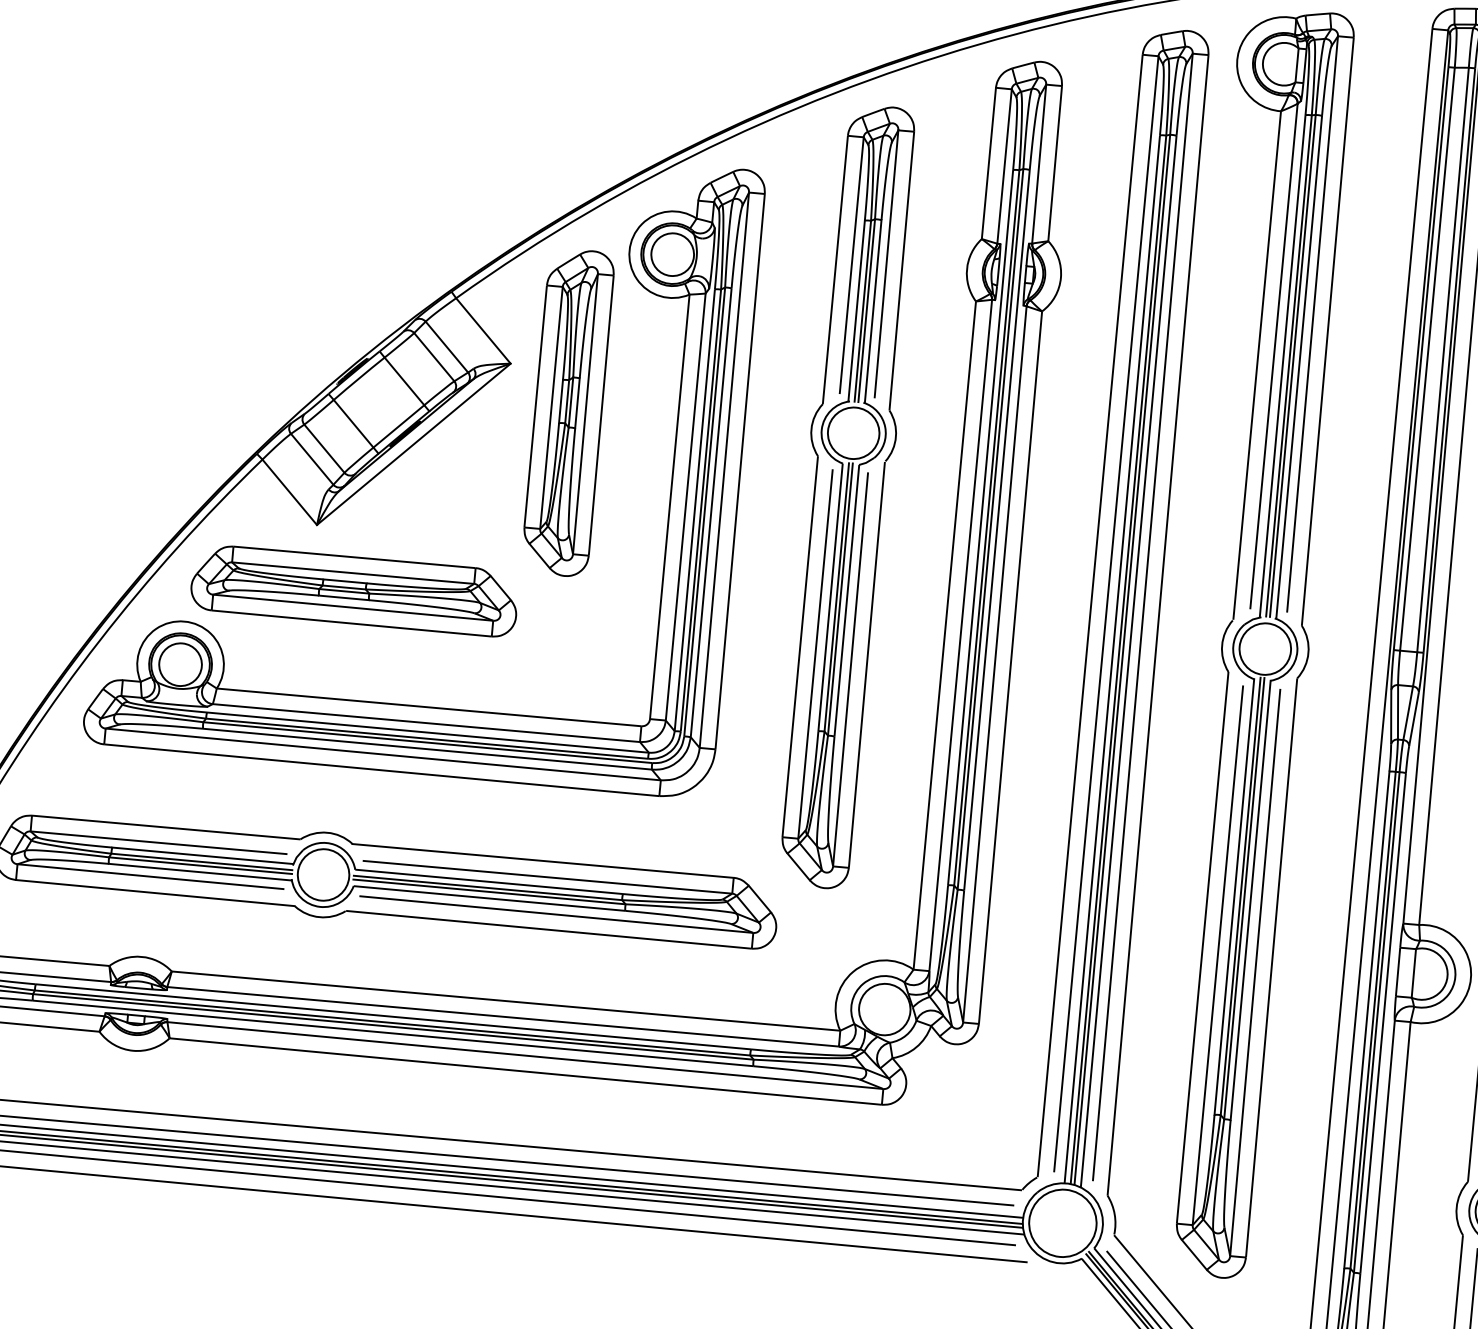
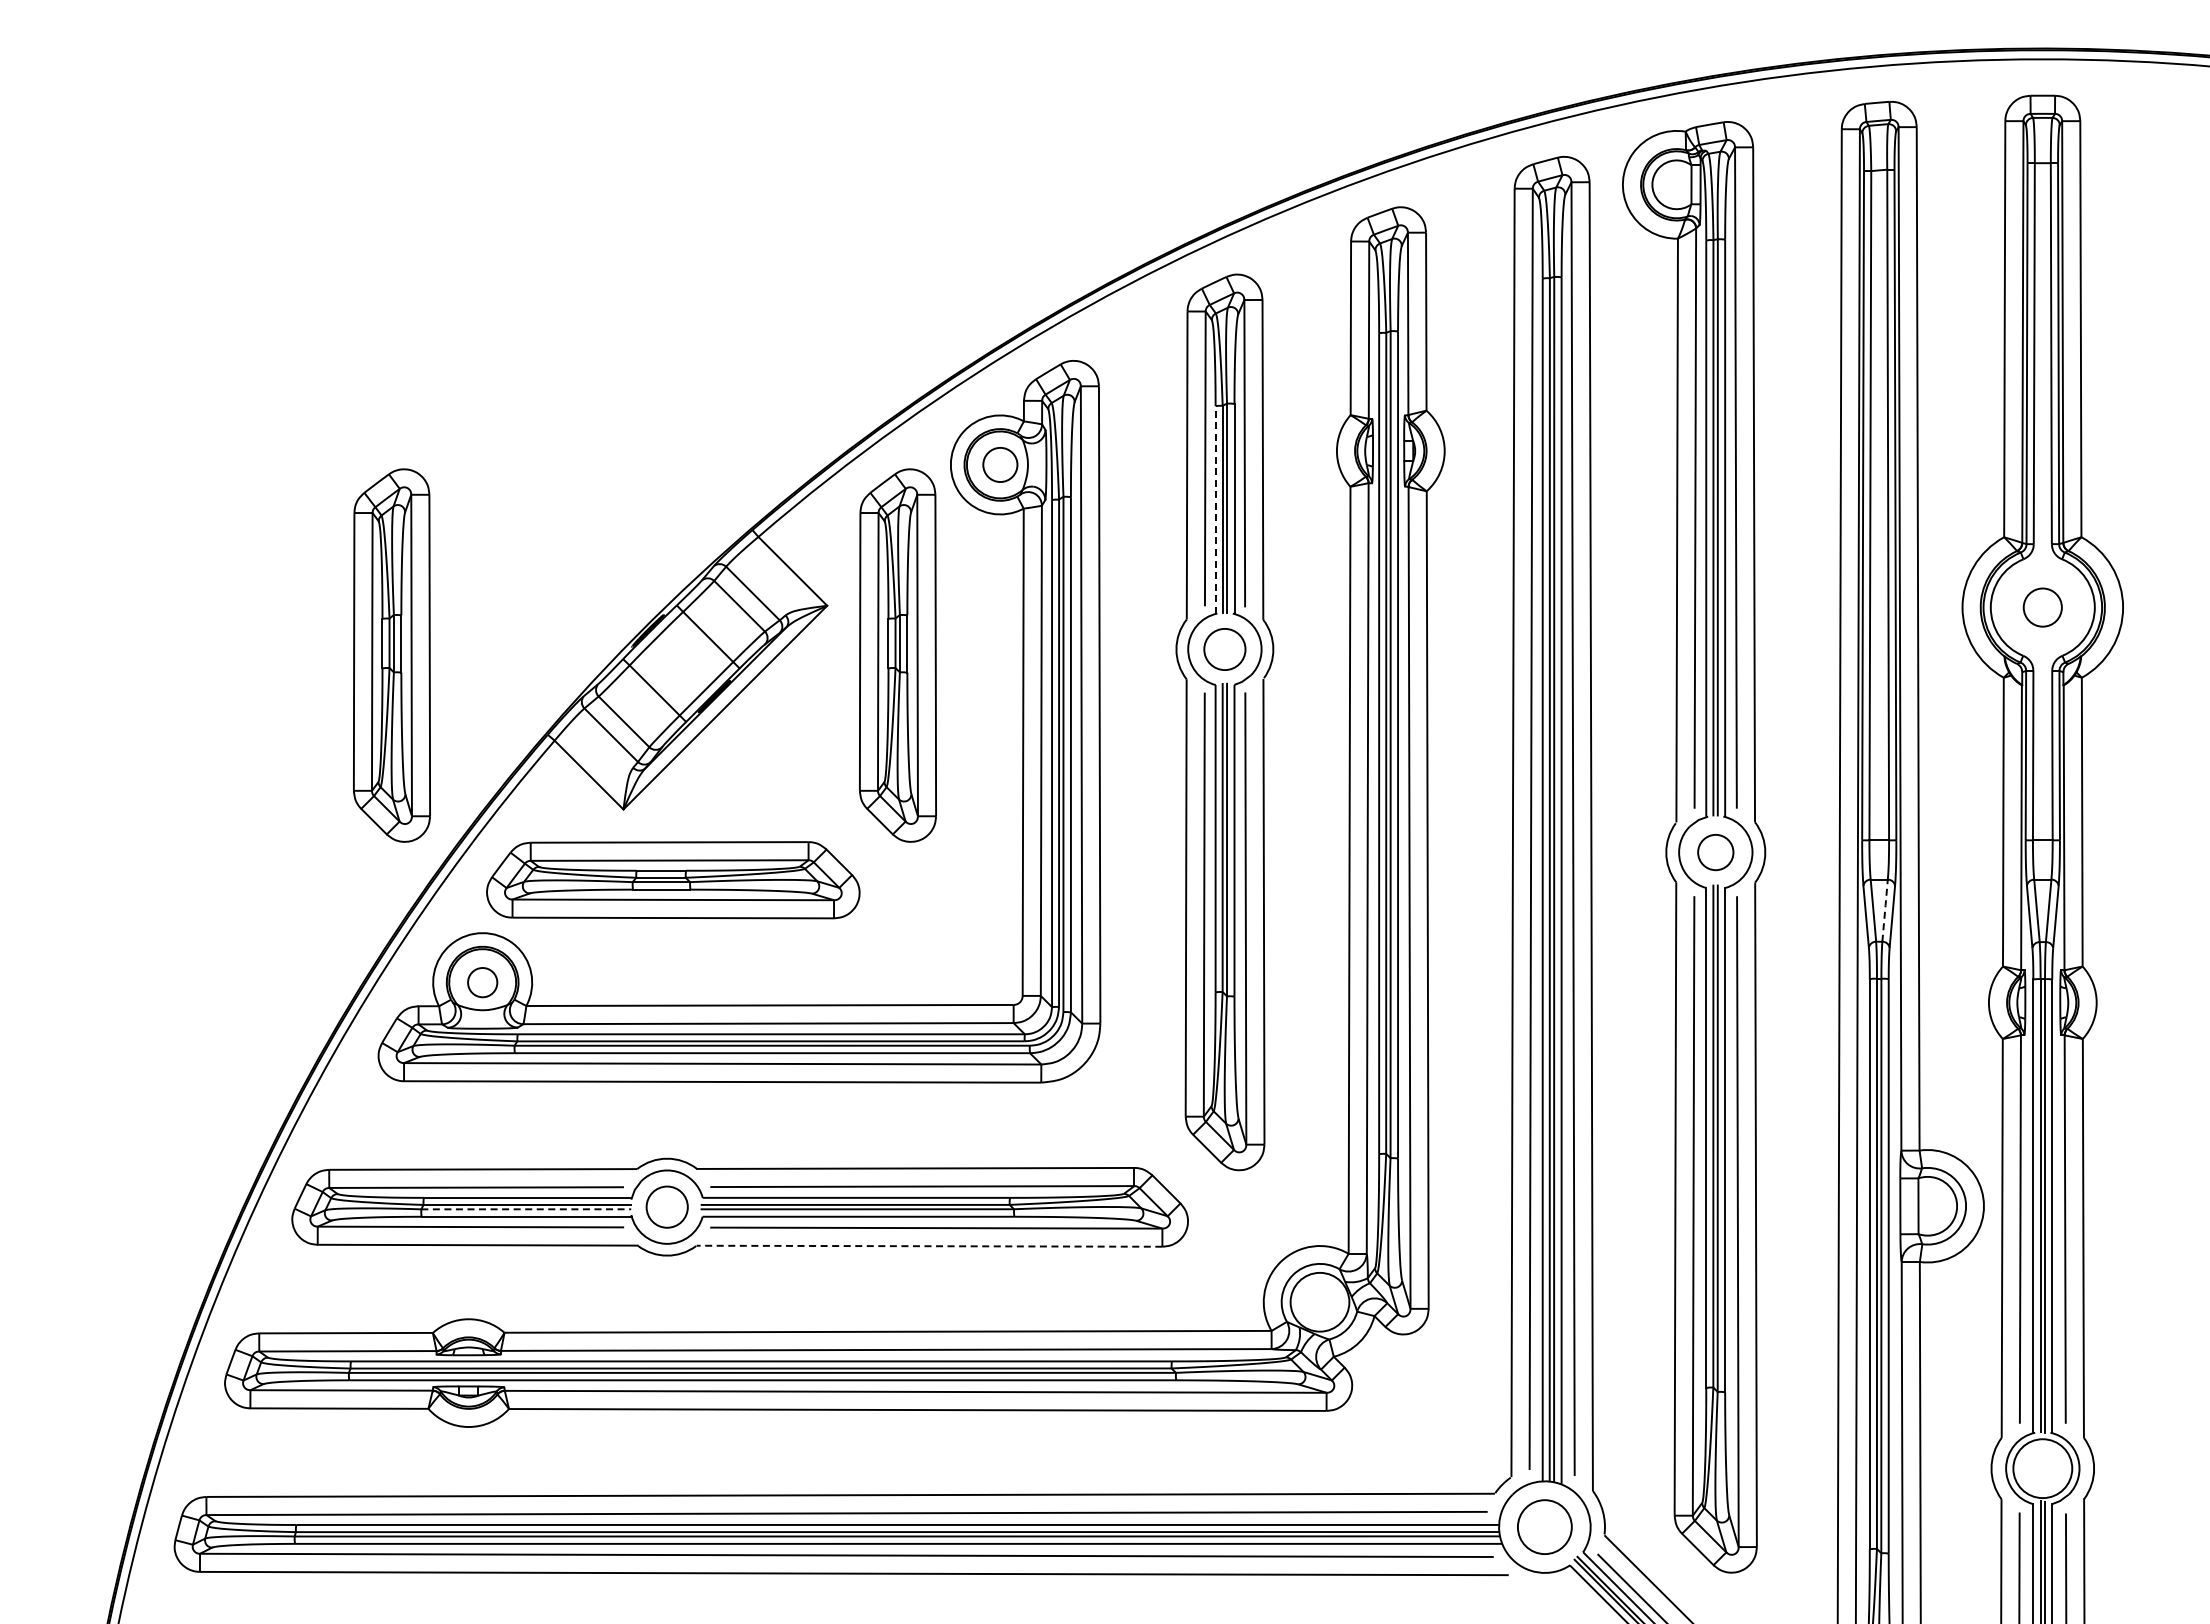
circle: (671, 254) -> (999, 464), size x0.7
line: (856, 310) -> (1215, 509), solid -> dashed
part: (127, 372) -> (391, 655), added
circle: (853, 433) -> (1224, 649), size x0.7
circle: (1265, 649) -> (1715, 852), size x0.6
circle: (180, 664) -> (482, 982), size x0.6
line: (1408, 713) -> (1885, 911), solid -> dashed
line: (200, 865) -> (526, 1209), solid -> dashed
circle: (322, 874) -> (666, 1206), size x0.7
line: (548, 930) -> (929, 1246), solid -> dashed
circle: (1062, 1222) -> (1544, 1526), size x0.7

